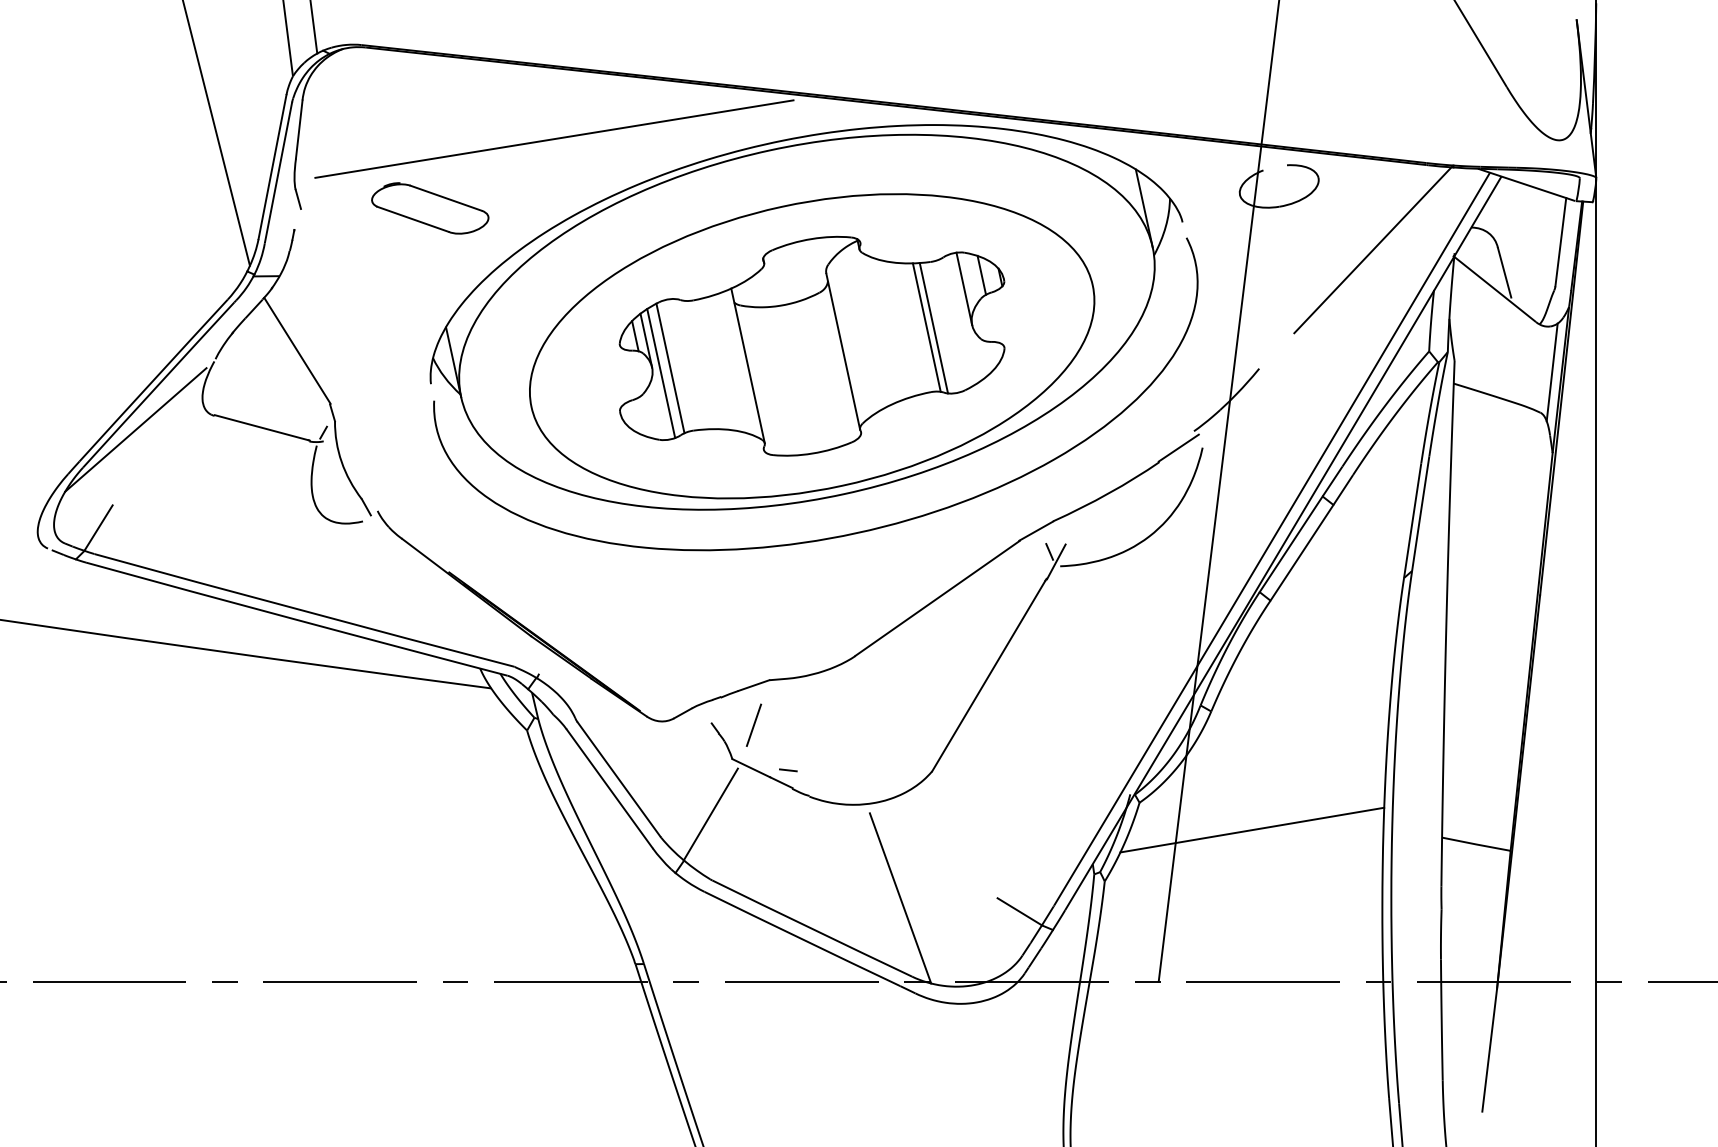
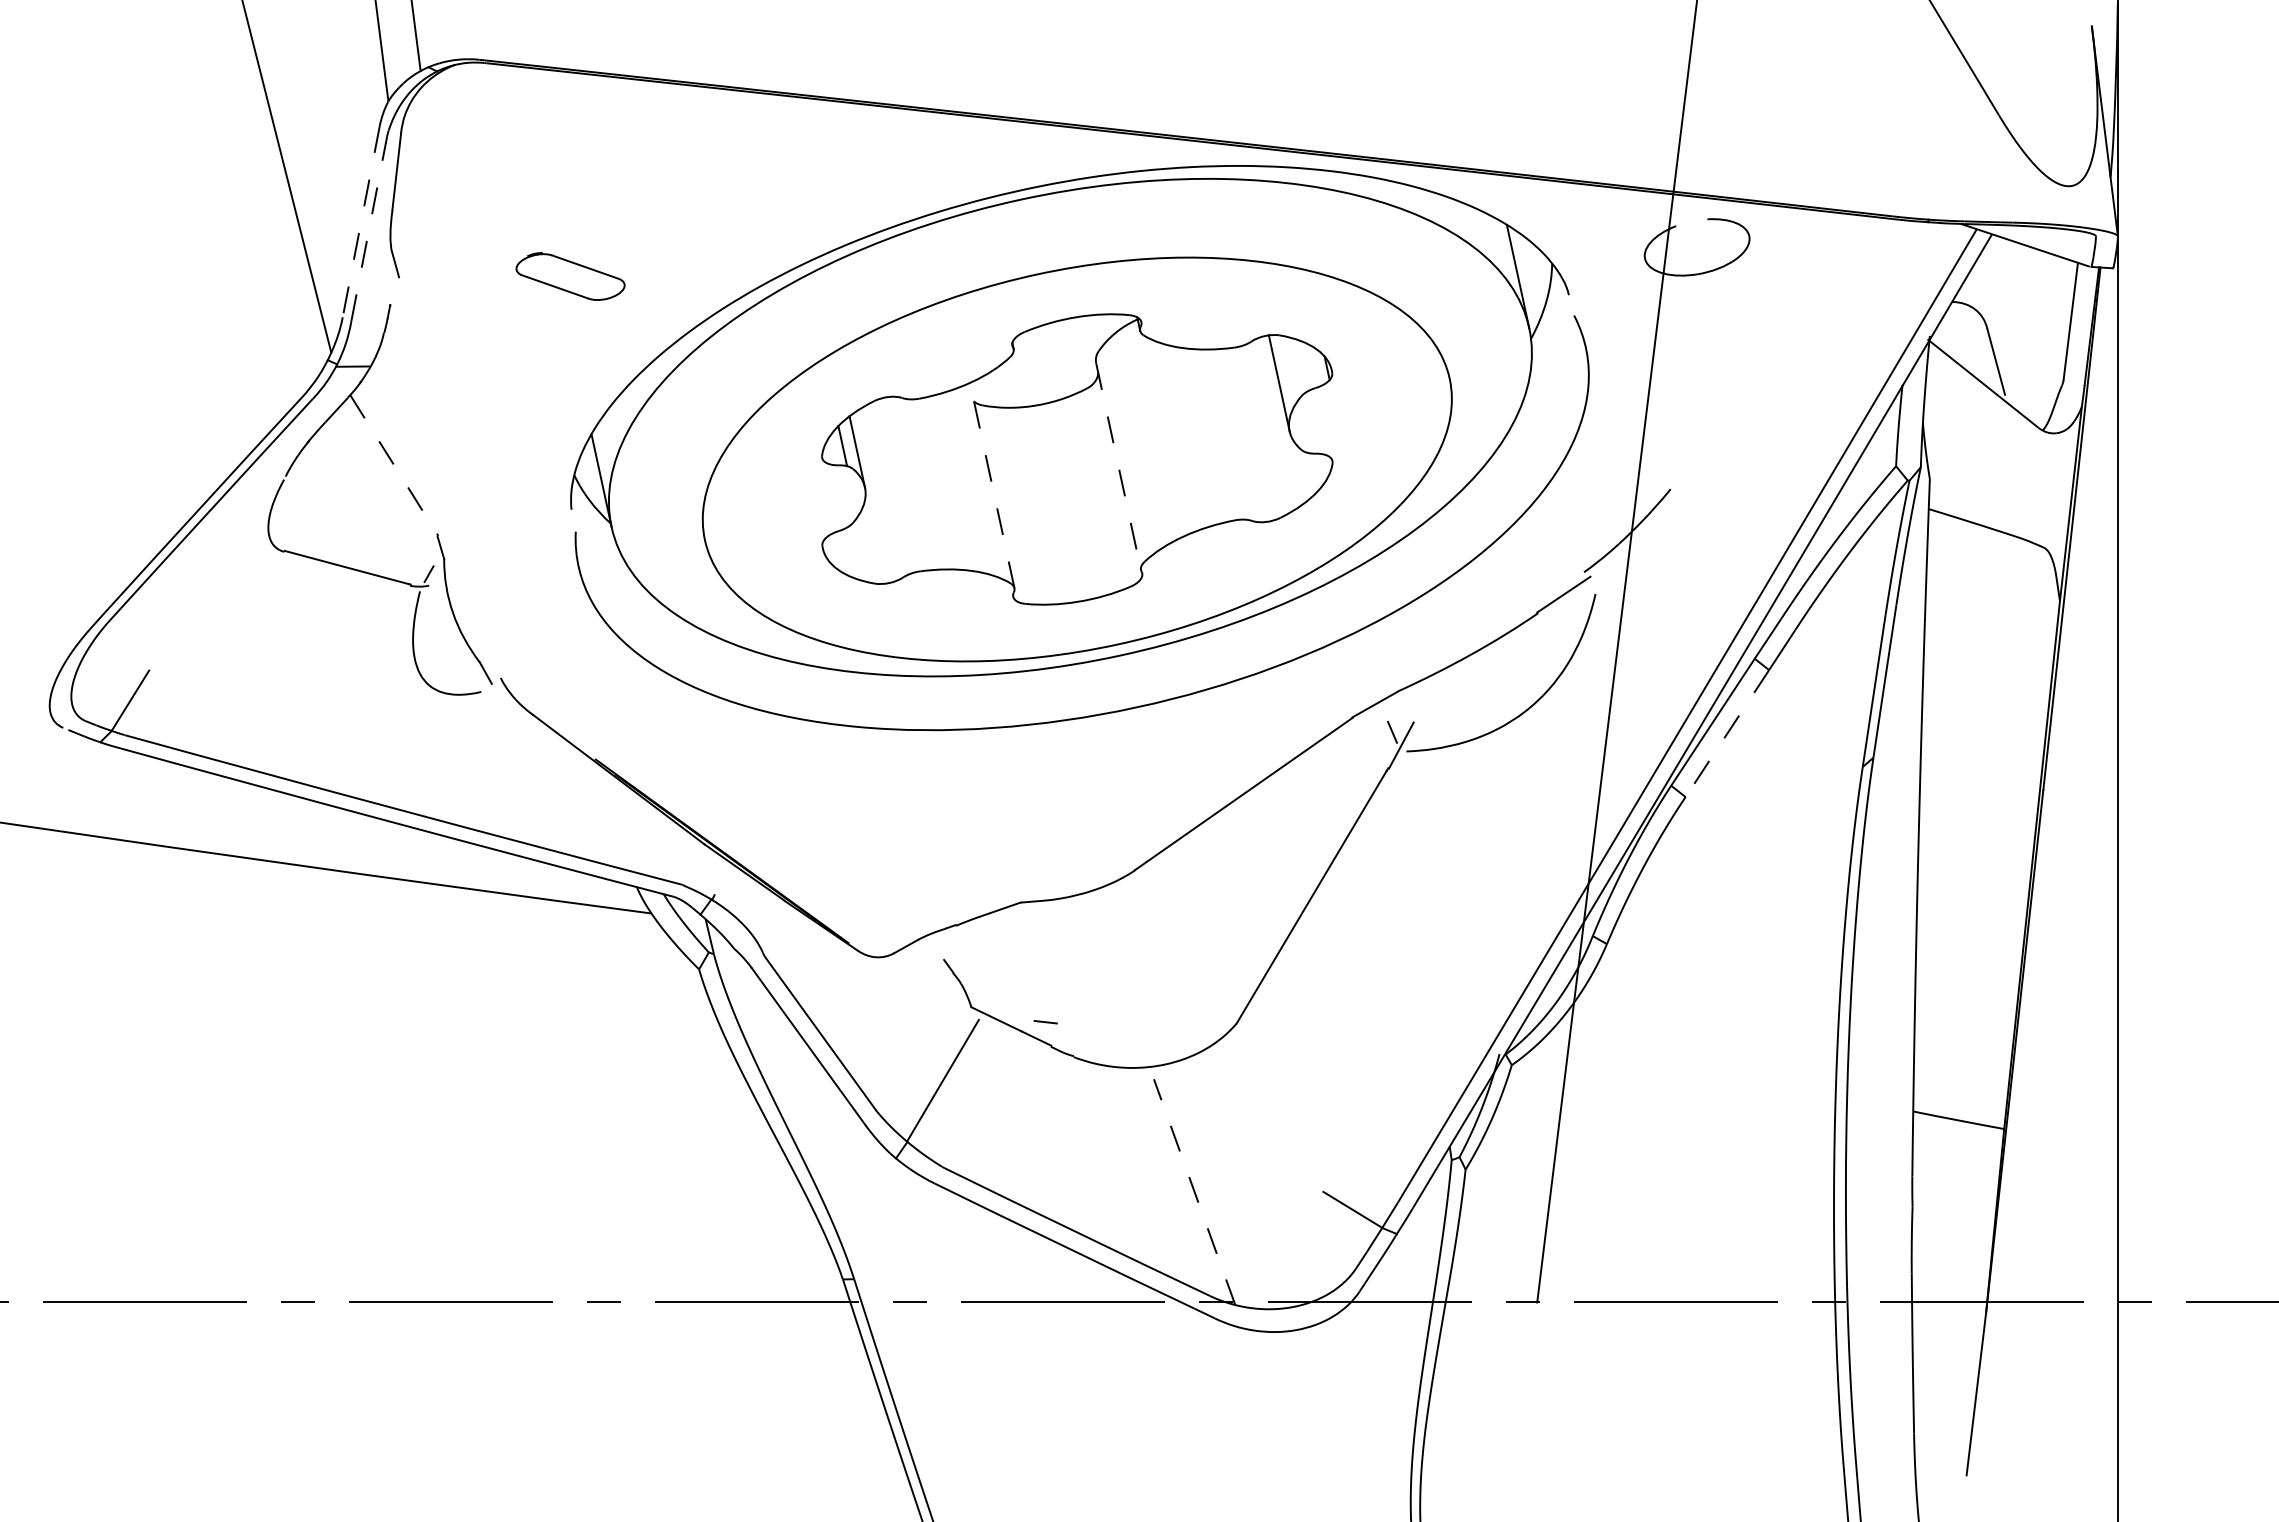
line: (554, 139) -> (735, 184), removed
line: (272, 167) -> (361, 222), solid -> dashed
line: (278, 172) -> (369, 228), solid -> dashed
part: (430, 208) -> (570, 276), size x0.7
line: (1372, 249) -> (1821, 331), removed
line: (981, 275) -> (1302, 365), removed
line: (926, 327) -> (1229, 434), removed
line: (933, 328) -> (1238, 435), removed
line: (297, 350) -> (394, 465), solid -> dashed
line: (843, 351) -> (1118, 466), solid -> dashed
line: (748, 365) -> (992, 485), solid -> dashed
line: (669, 368) -> (888, 488), removed
line: (1552, 371) -> (2059, 493), removed
line: (660, 373) -> (876, 495), removed
line: (135, 429) -> (179, 570), removed
line: (1302, 552) -> (1727, 733), solid -> dashed
line: (753, 725) -> (999, 962), removed
line: (1252, 830) -> (1661, 1101), removed
line: (900, 897) -> (1194, 1191), solid -> dashed

